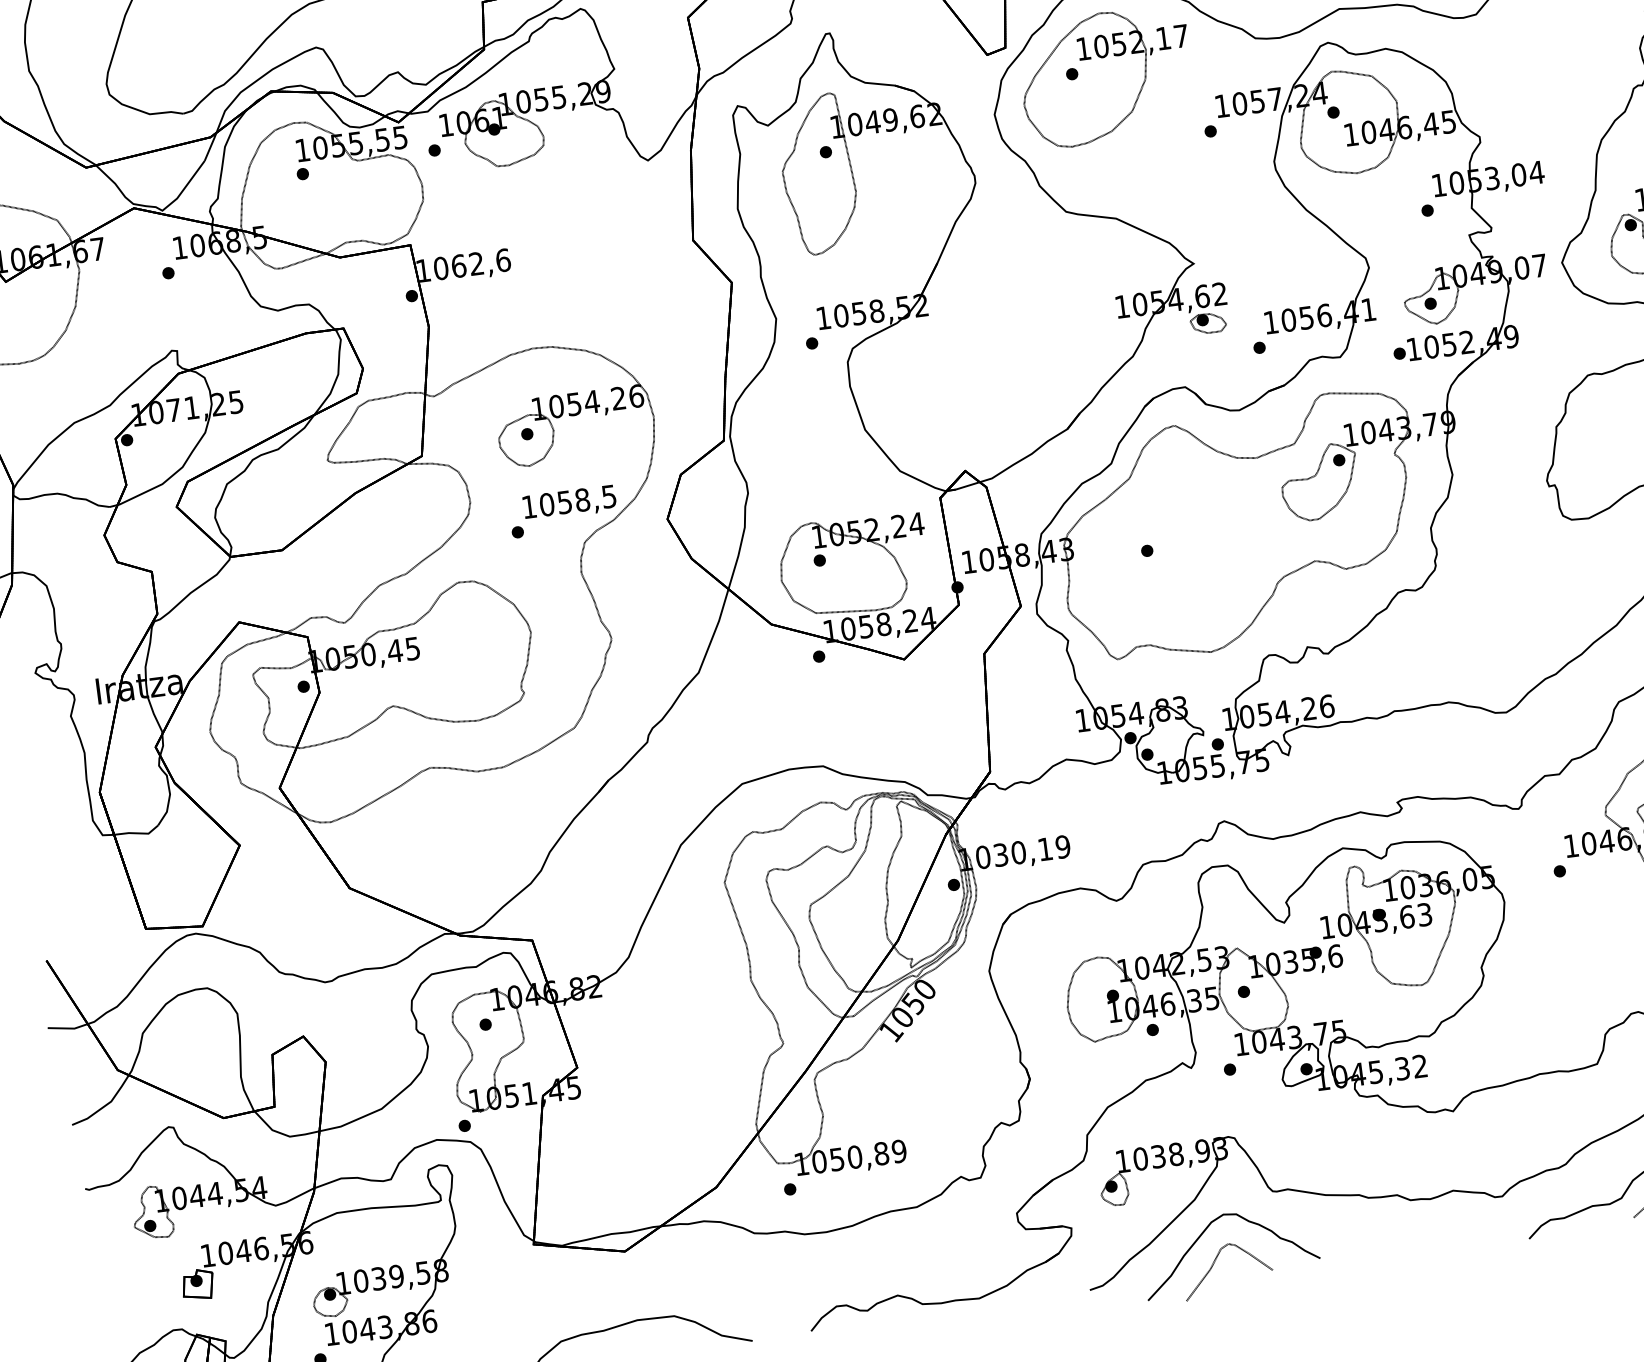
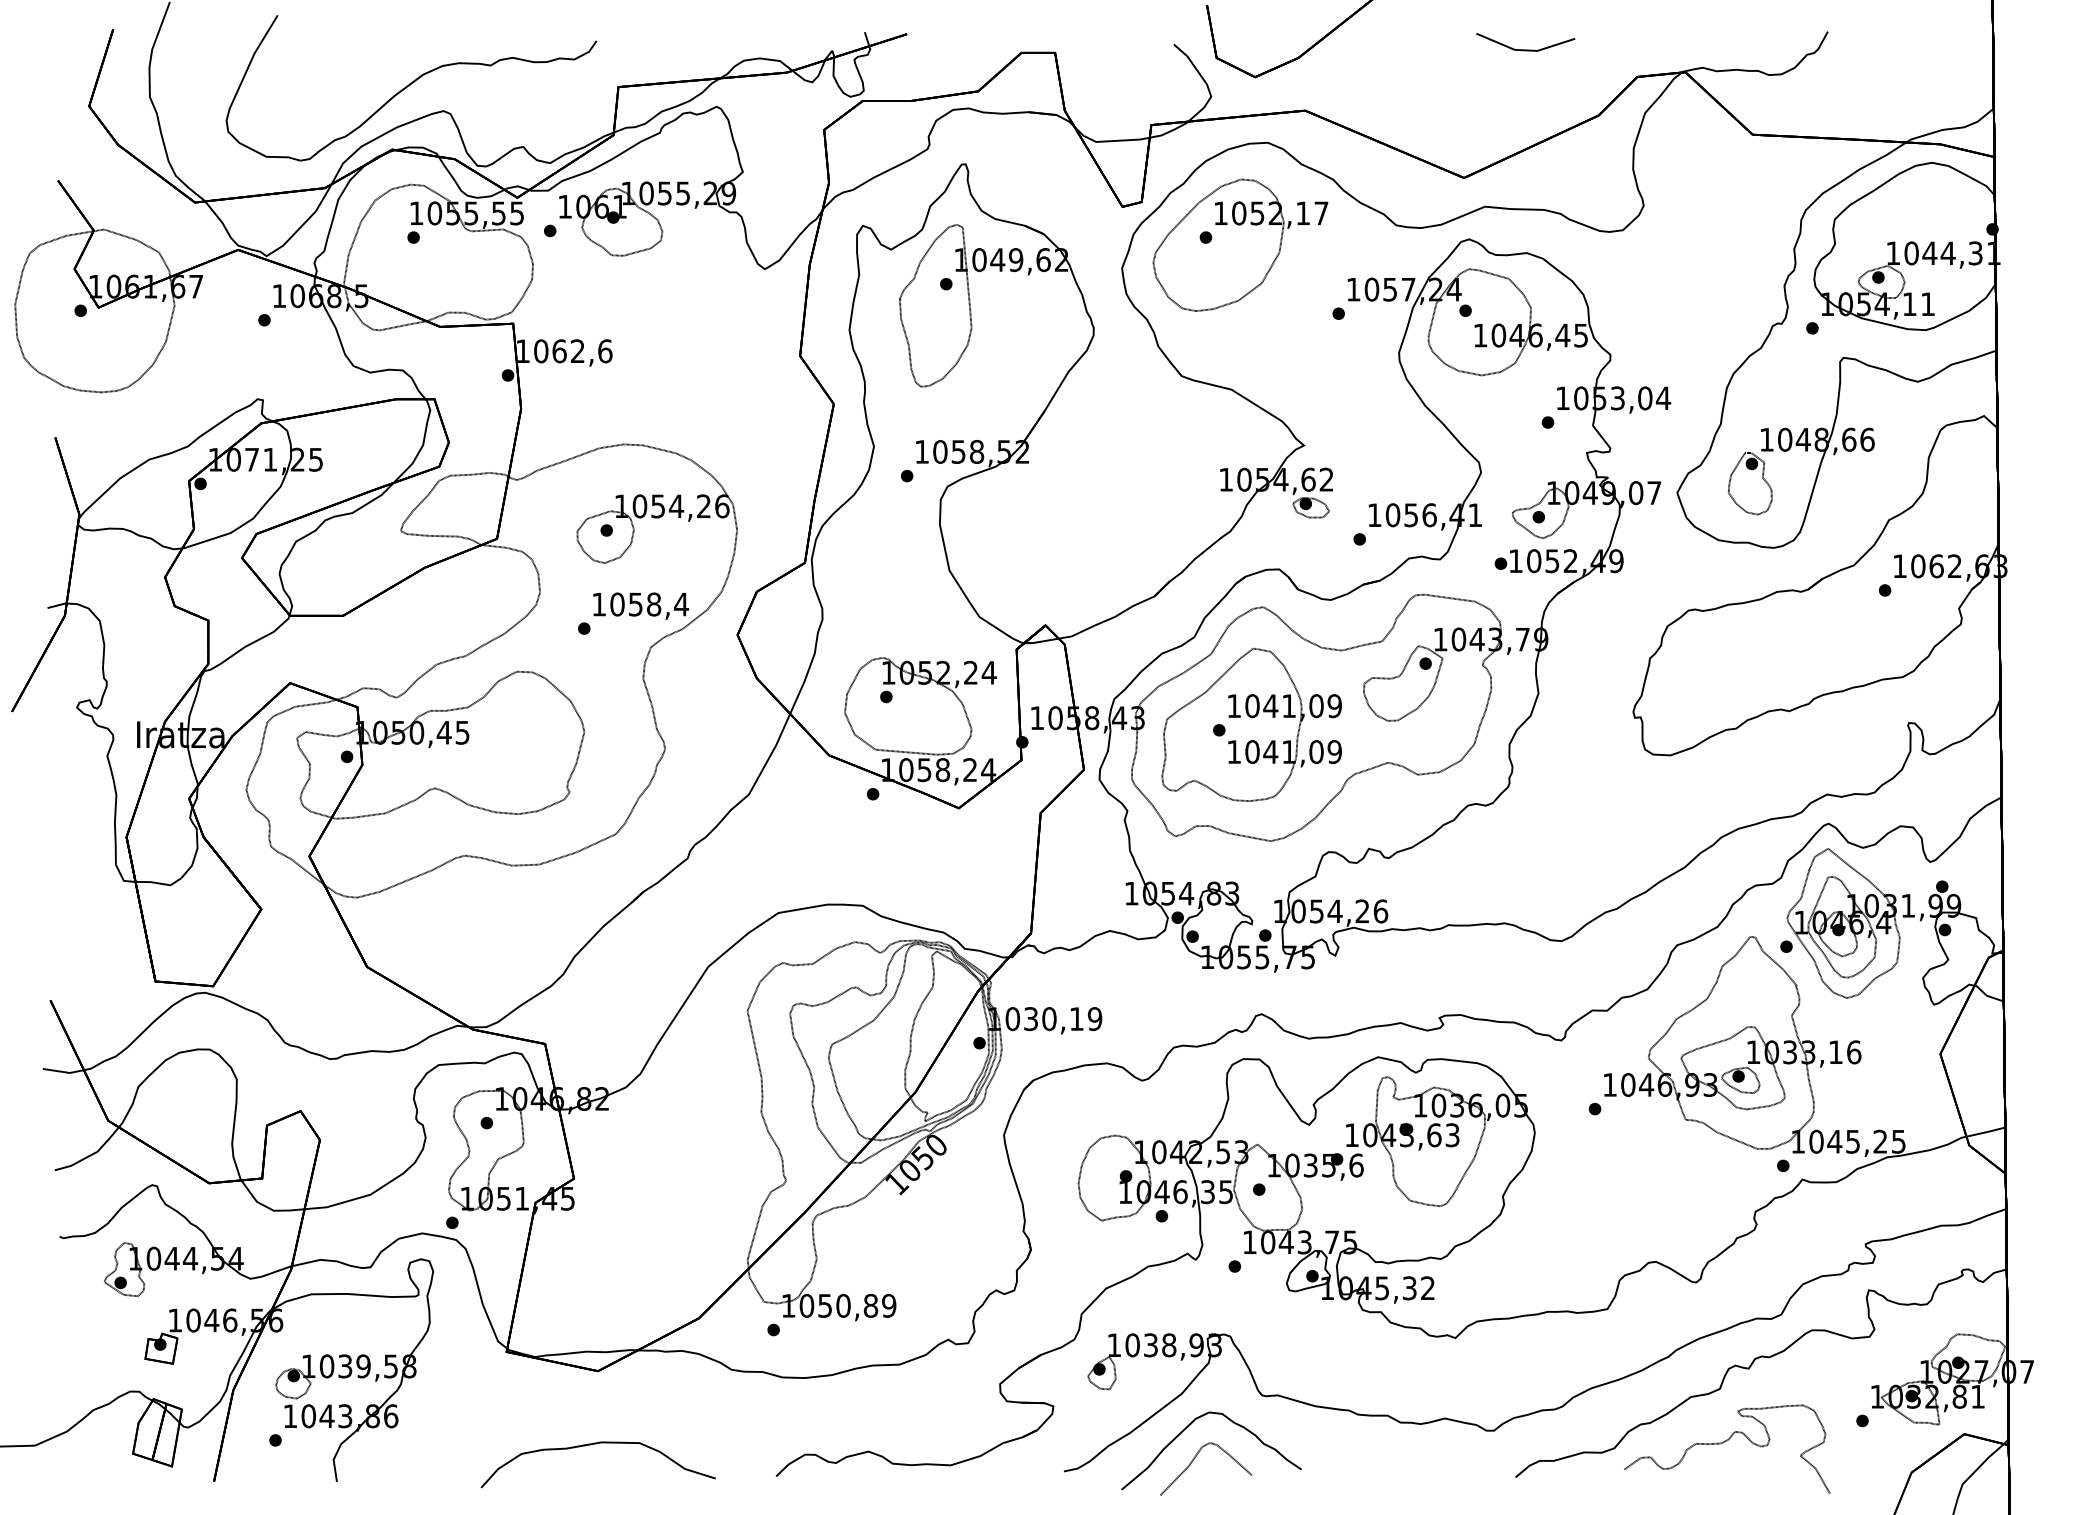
text: (609, 496) -> (681, 604), 1058,5 -> 1058,4
part: (1177, 541) -> (1251, 724), added

